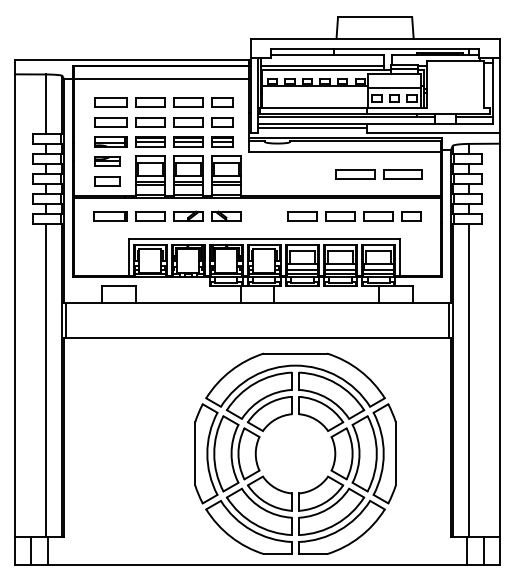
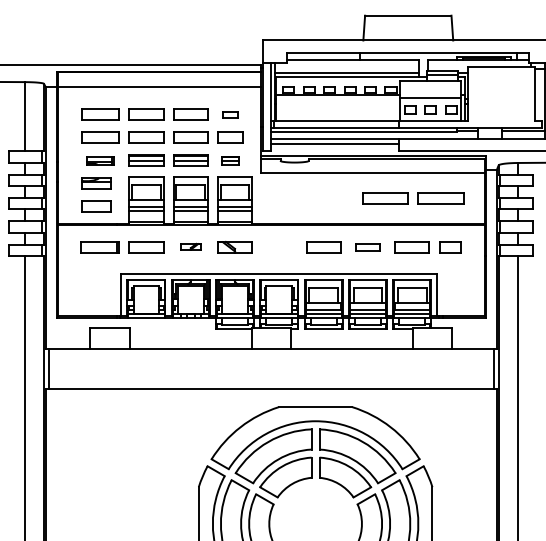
part: (222, 102) -> (230, 114), size x0.6
part: (110, 141) -> (100, 160), size x0.7
part: (222, 141) -> (230, 160), size x0.7
part: (188, 215) -> (190, 246), size x0.6
part: (340, 216) -> (367, 247), size x0.7

